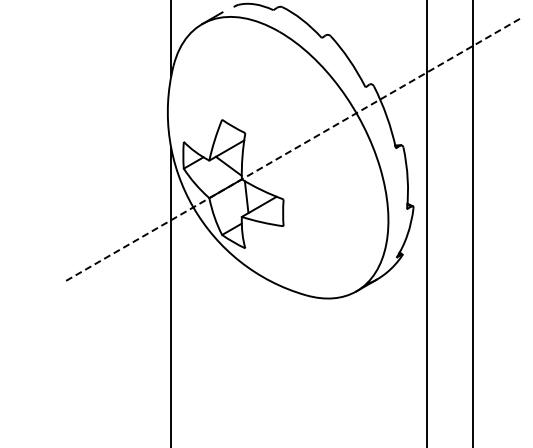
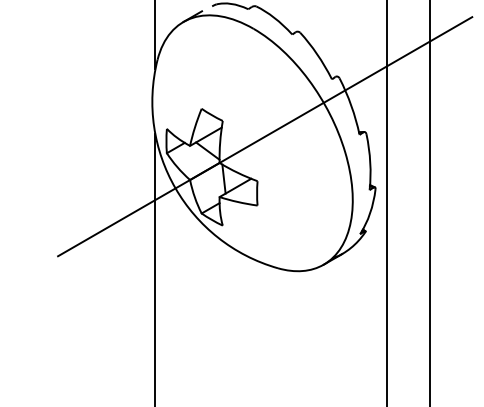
line: (291, 150) -> (264, 136), dashed -> solid

